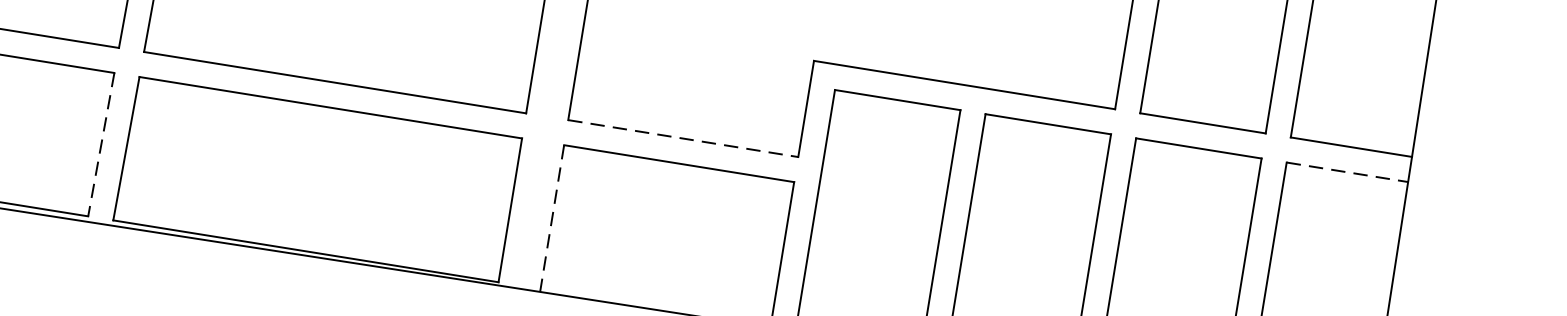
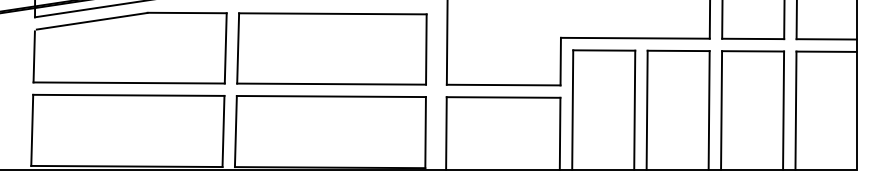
line: (682, 139) -> (503, 85), dashed -> solid
line: (101, 144) -> (223, 131), dashed -> solid
line: (1347, 171) -> (826, 51), dashed -> solid
line: (552, 218) -> (446, 133), dashed -> solid

